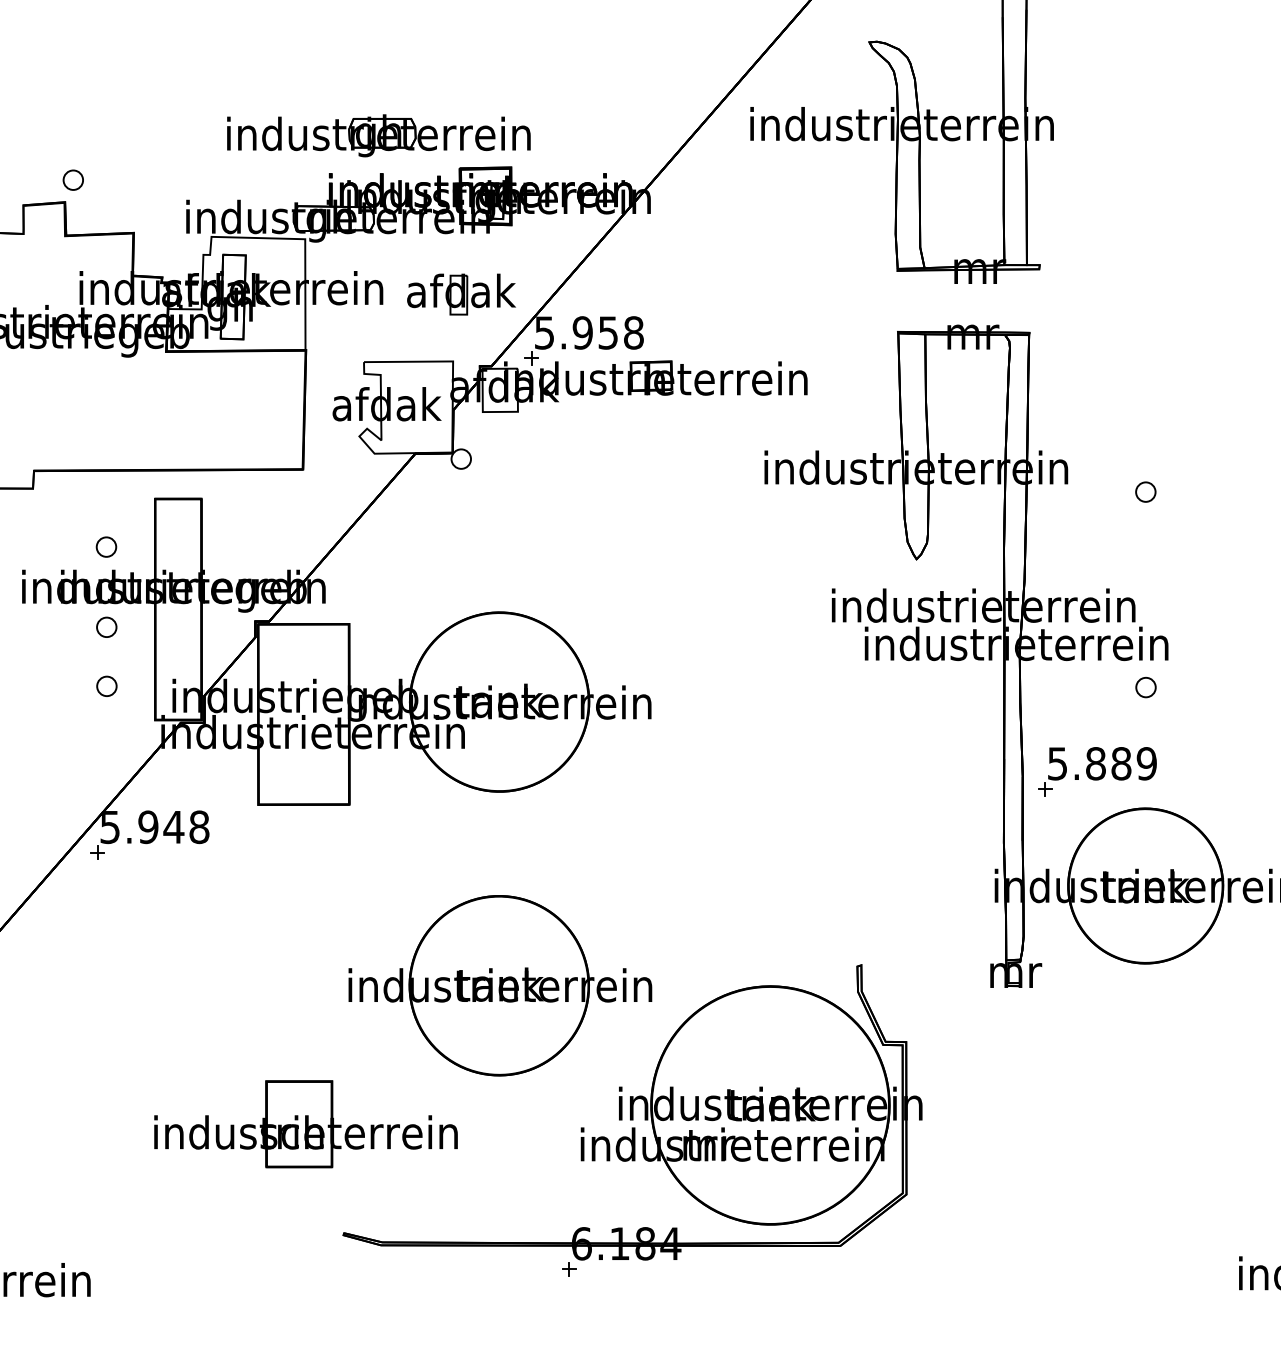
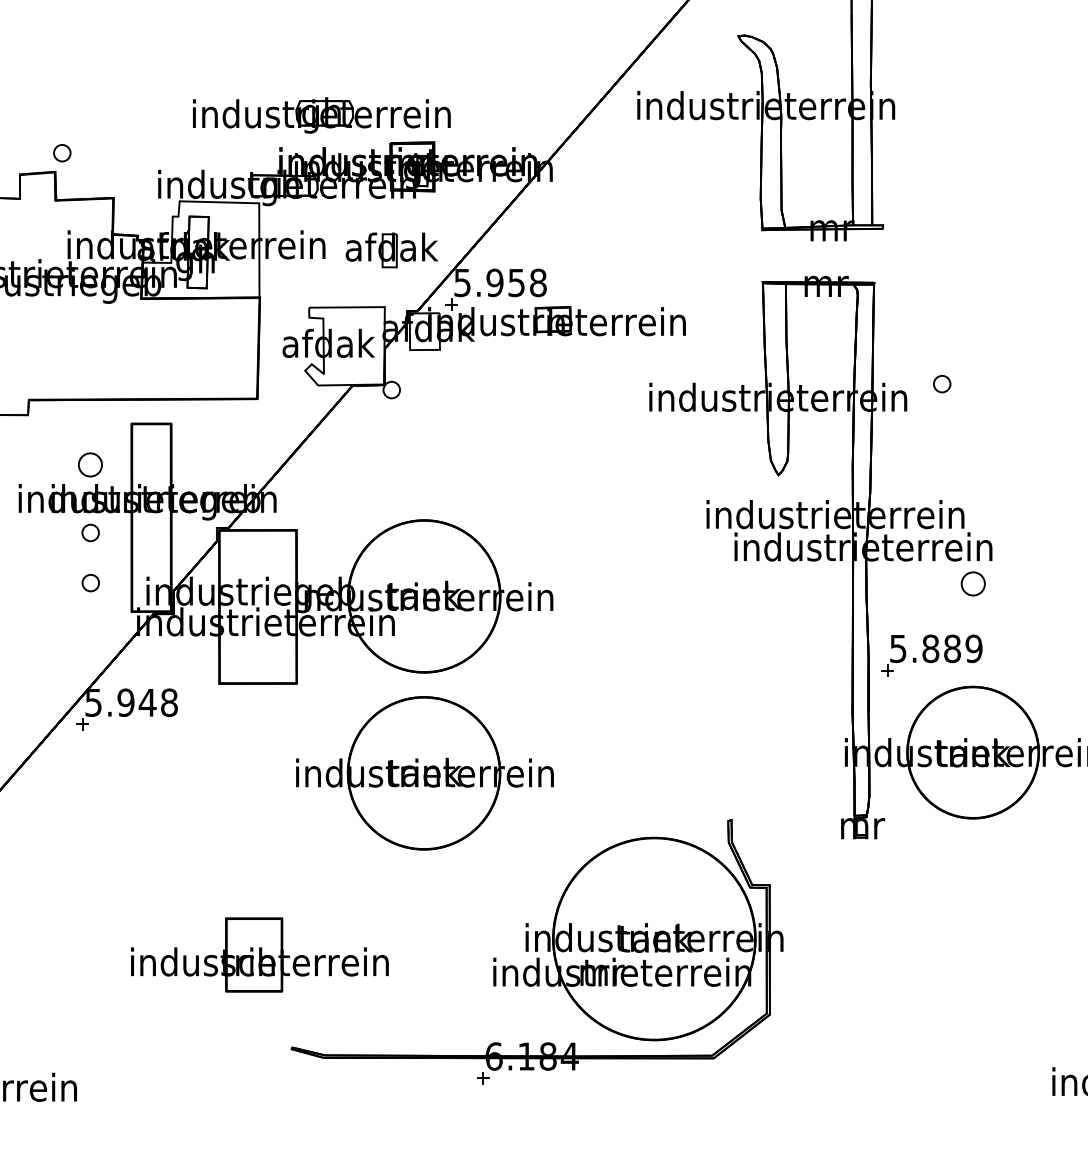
part: (1146, 492) -> (942, 384), moved
part: (106, 546) -> (90, 464), size x1.4
part: (1146, 688) -> (973, 584), size x1.4
part: (499, 985) -> (424, 773), moved

